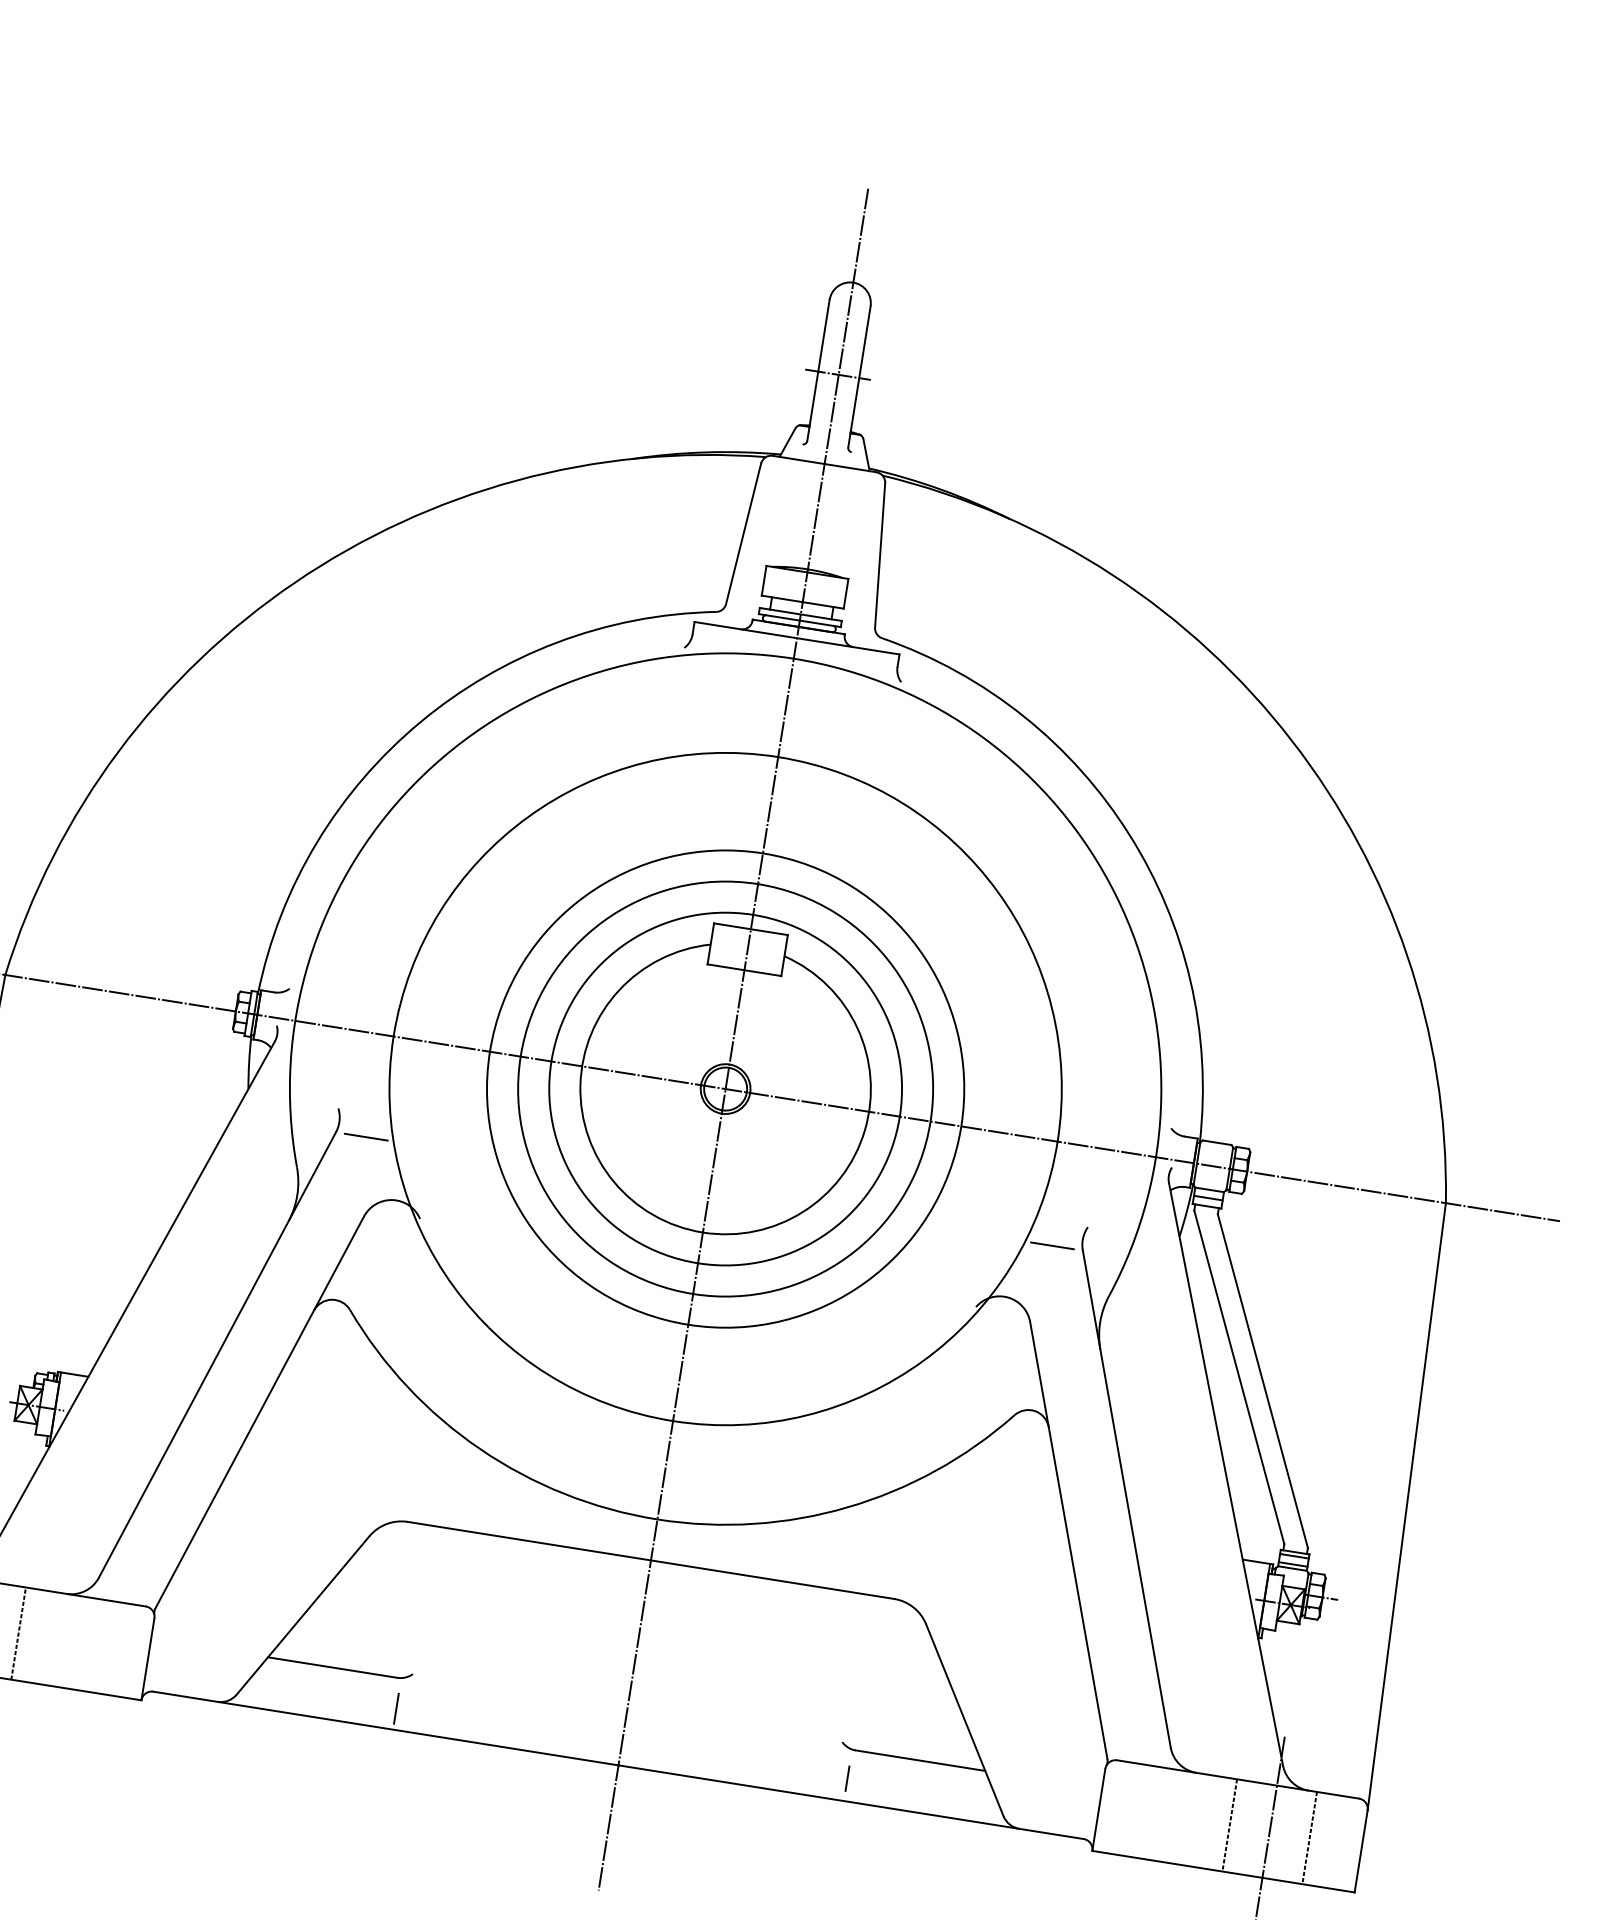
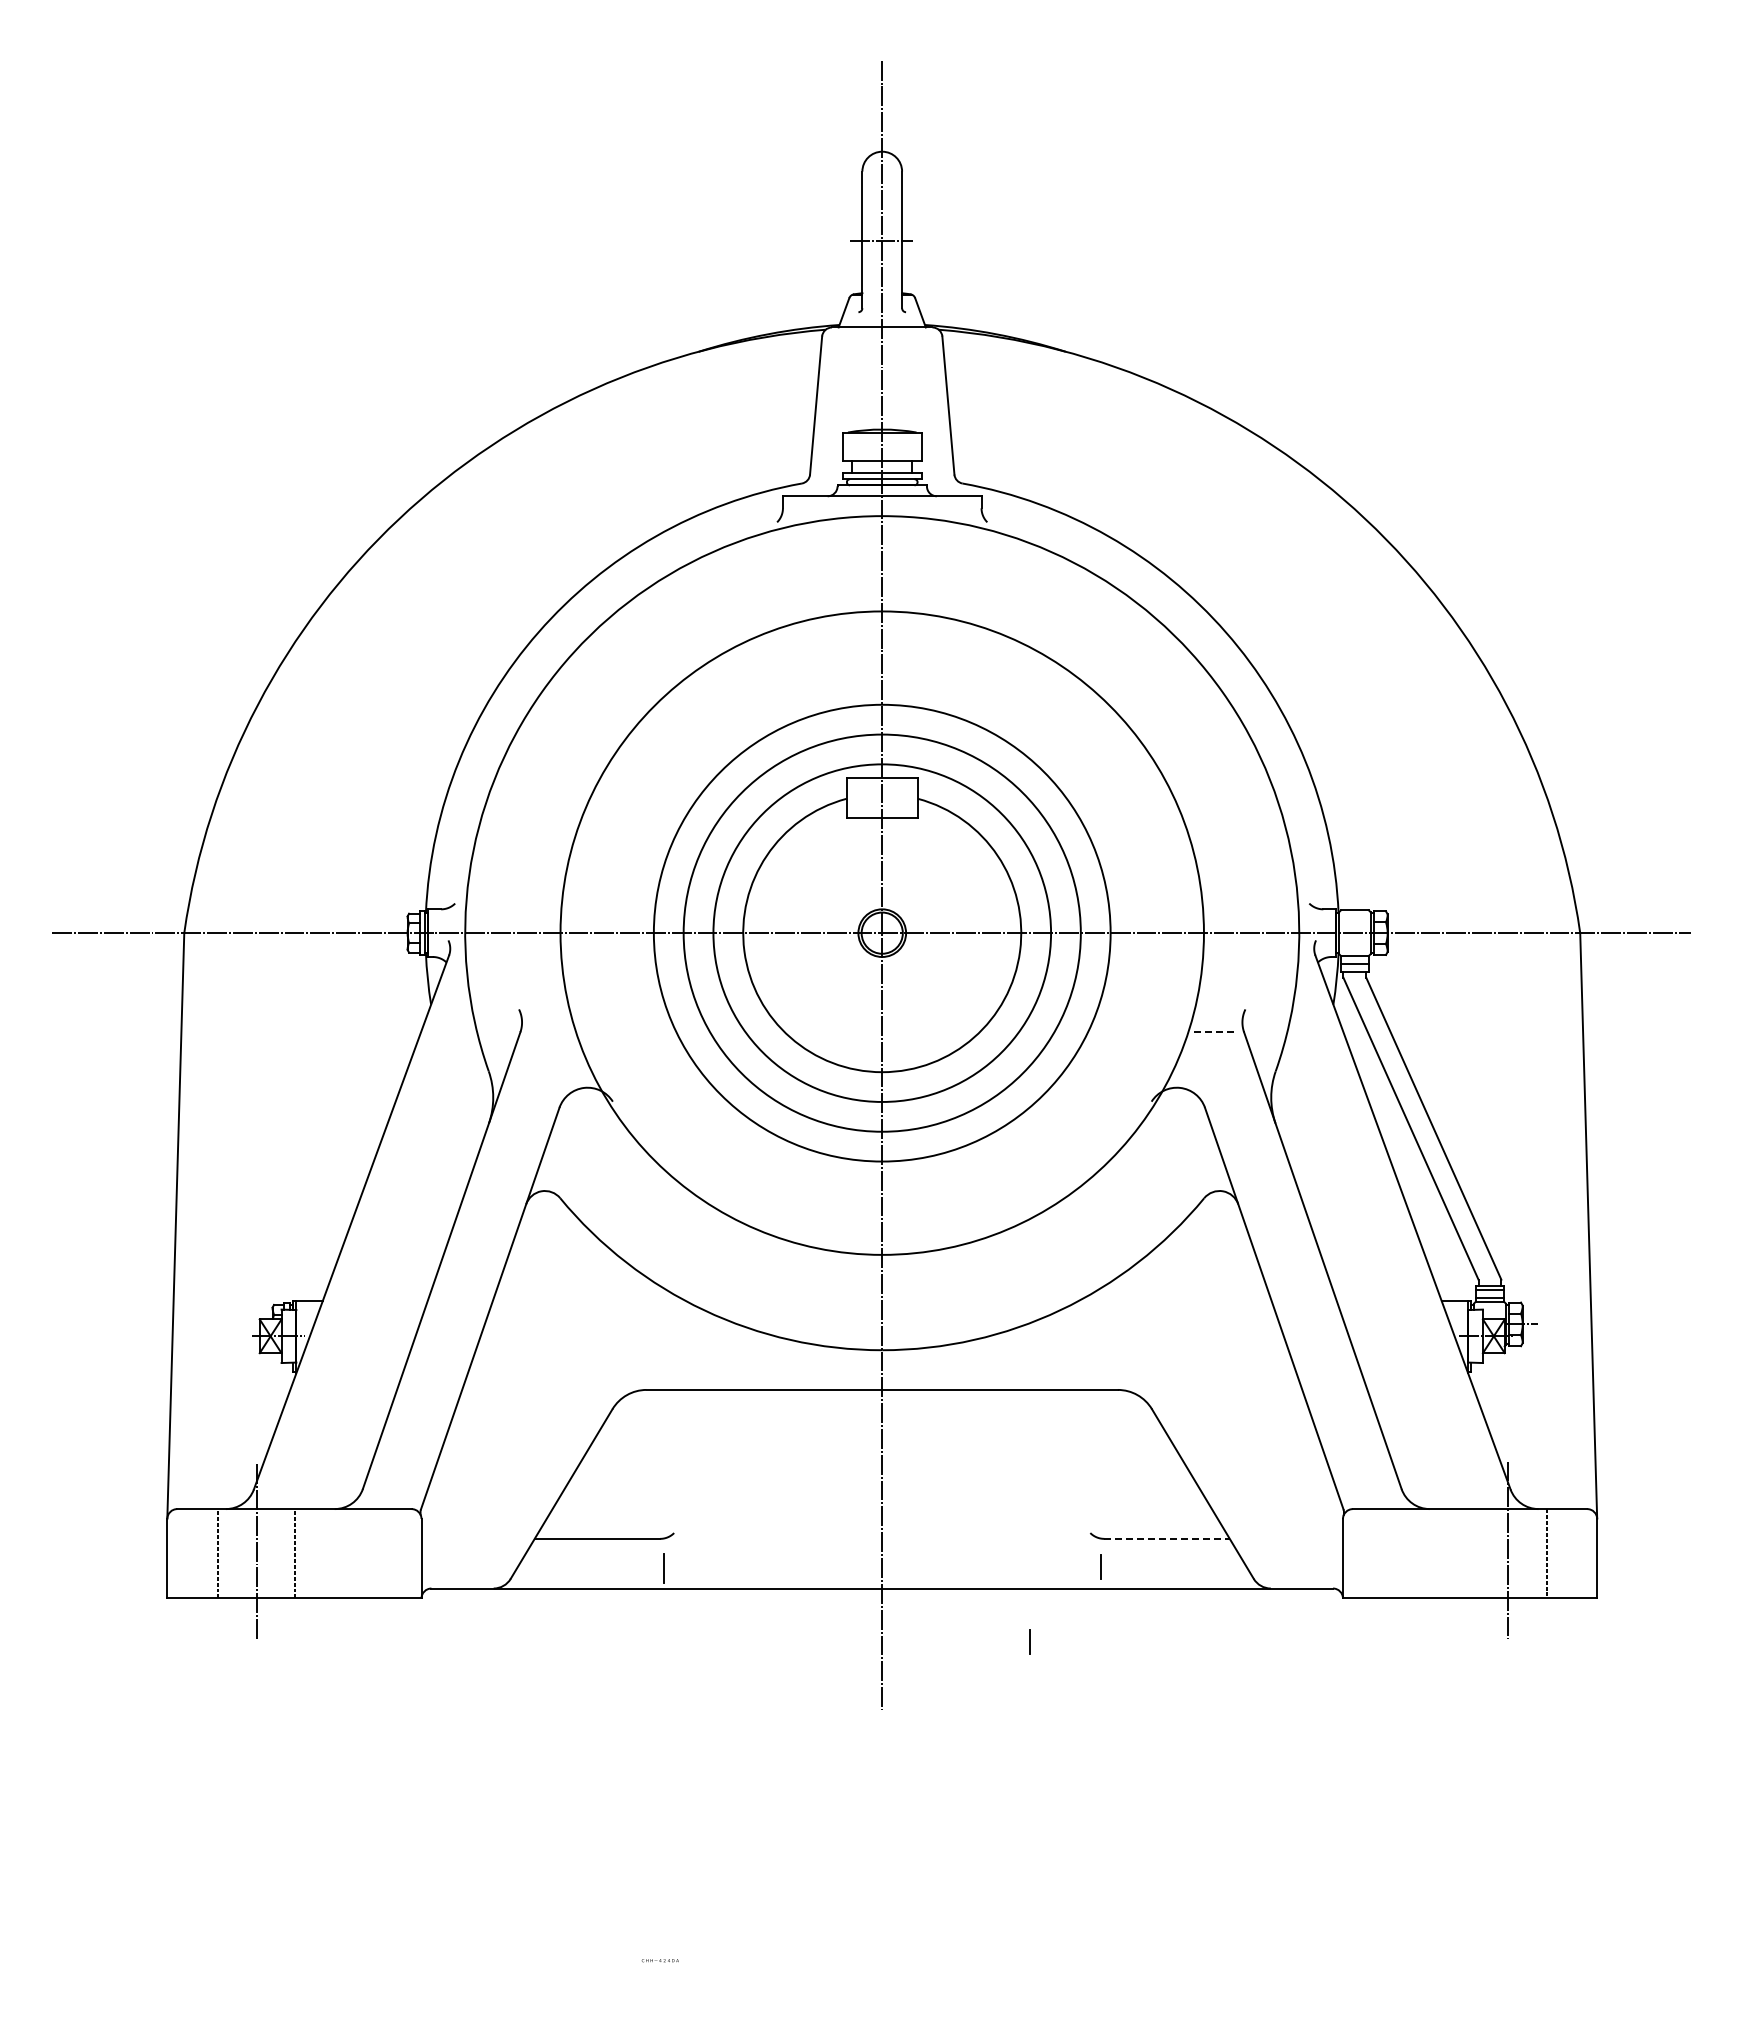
line: (366, 1137) -> (549, 1032), removed
line: (1052, 1245) -> (1214, 1032), solid -> dashed
line: (921, 1760) -> (1167, 1538), solid -> dashed
line: (1230, 1825) -> (1469, 1553), removed
line: (761, 1844) -> (1029, 1641), added

